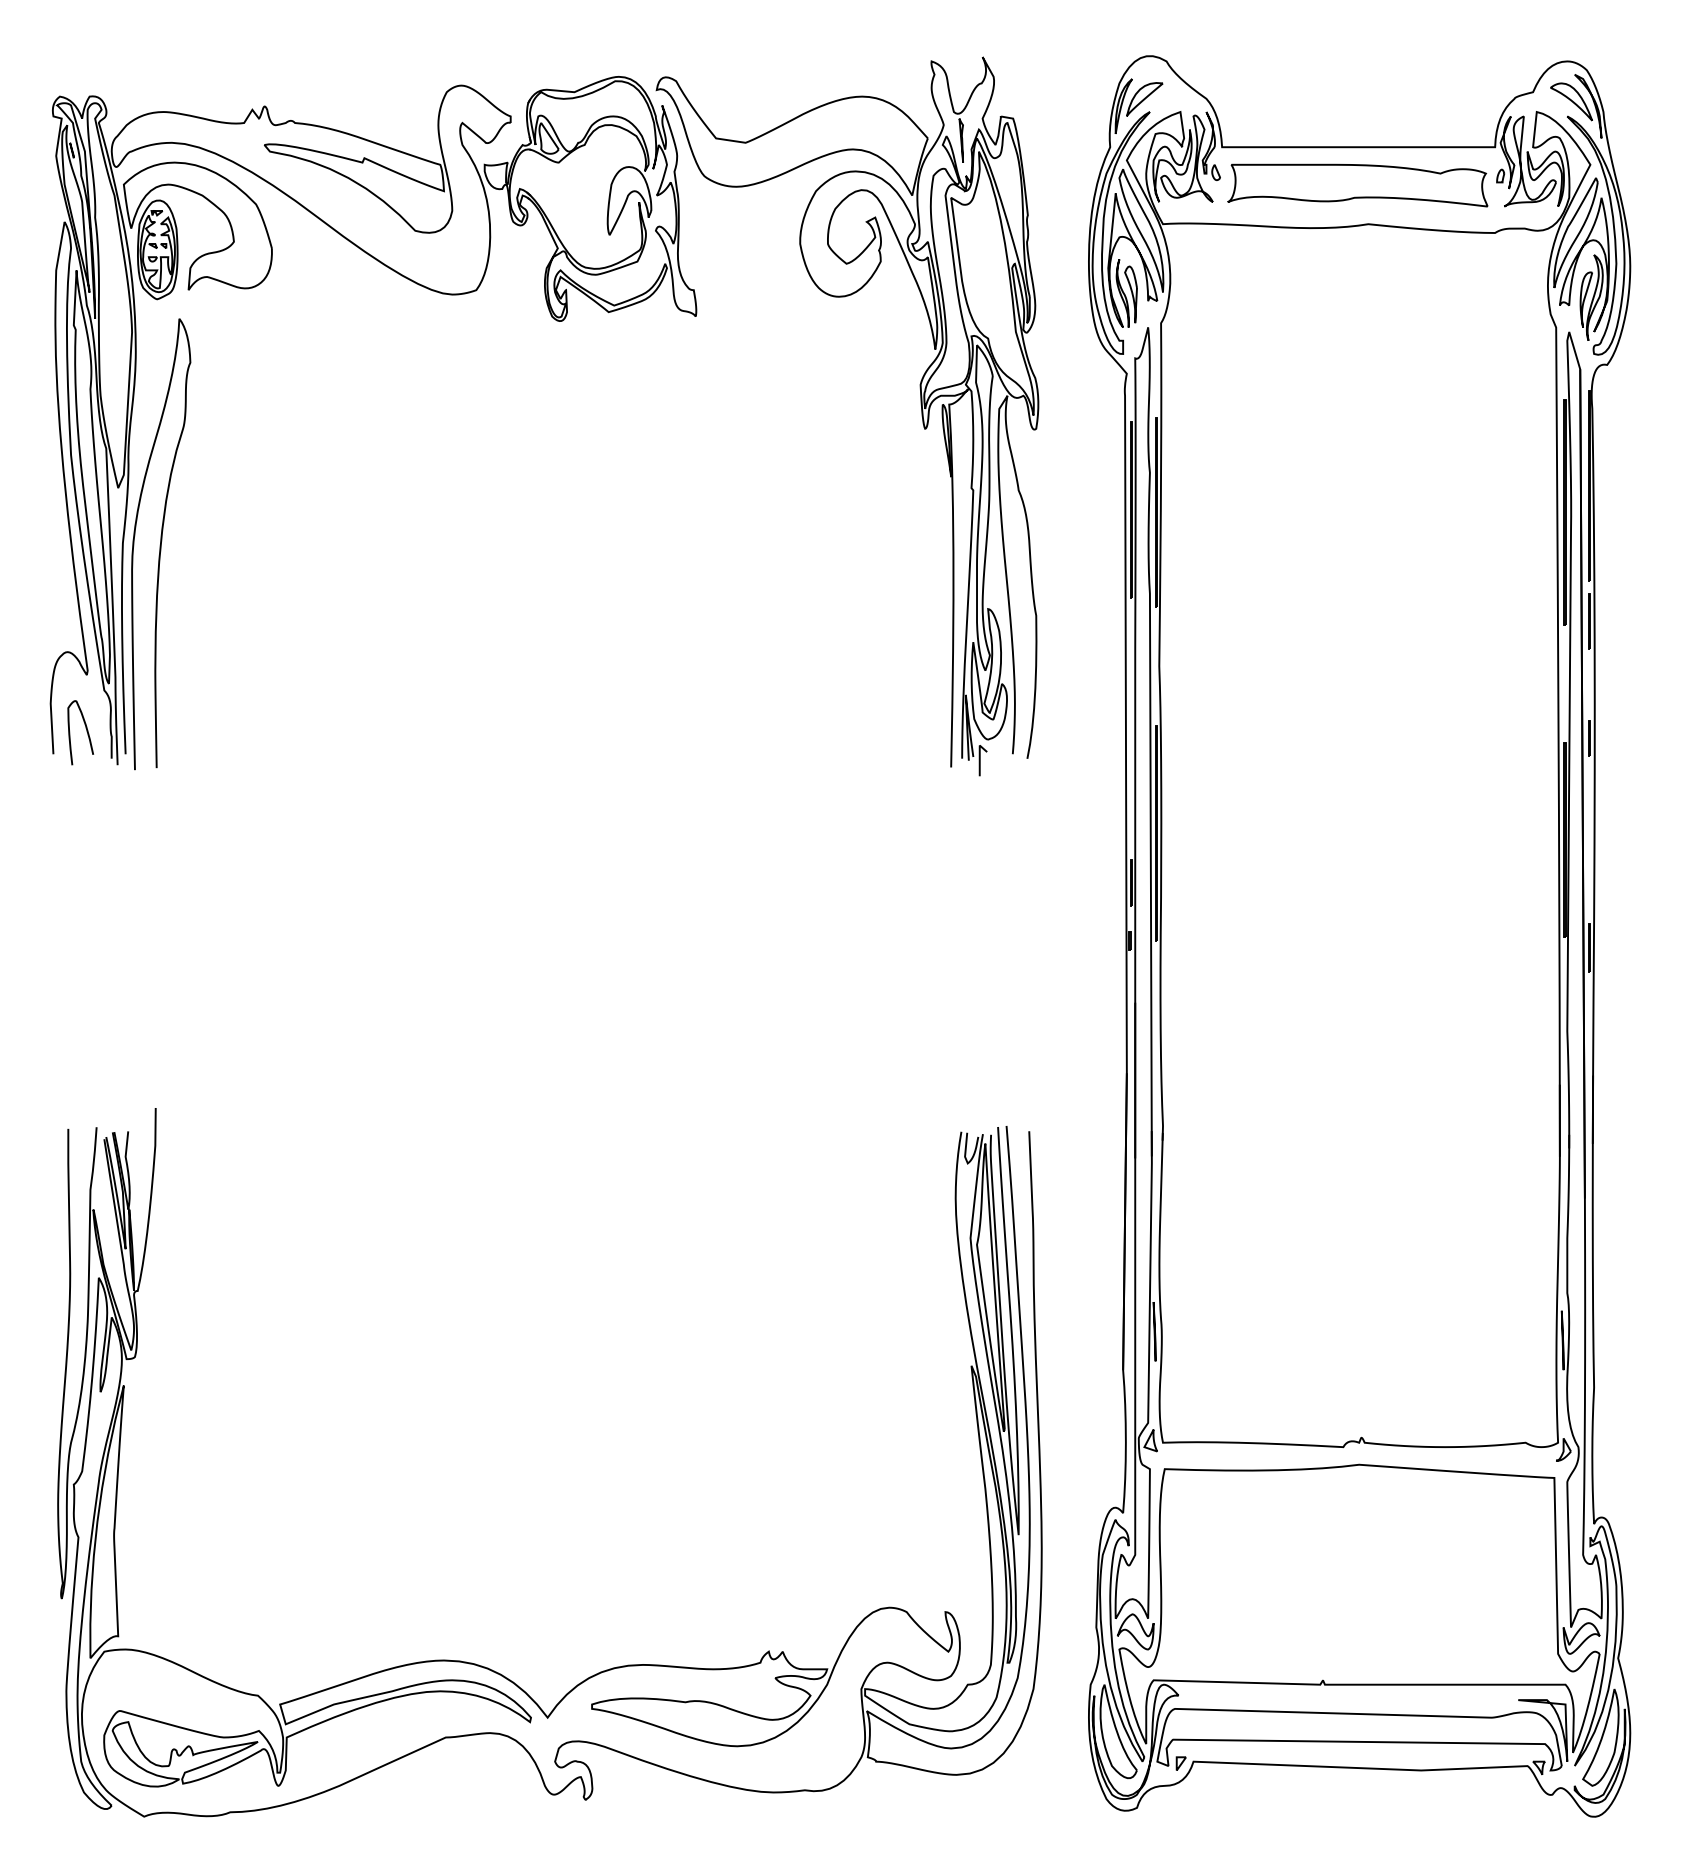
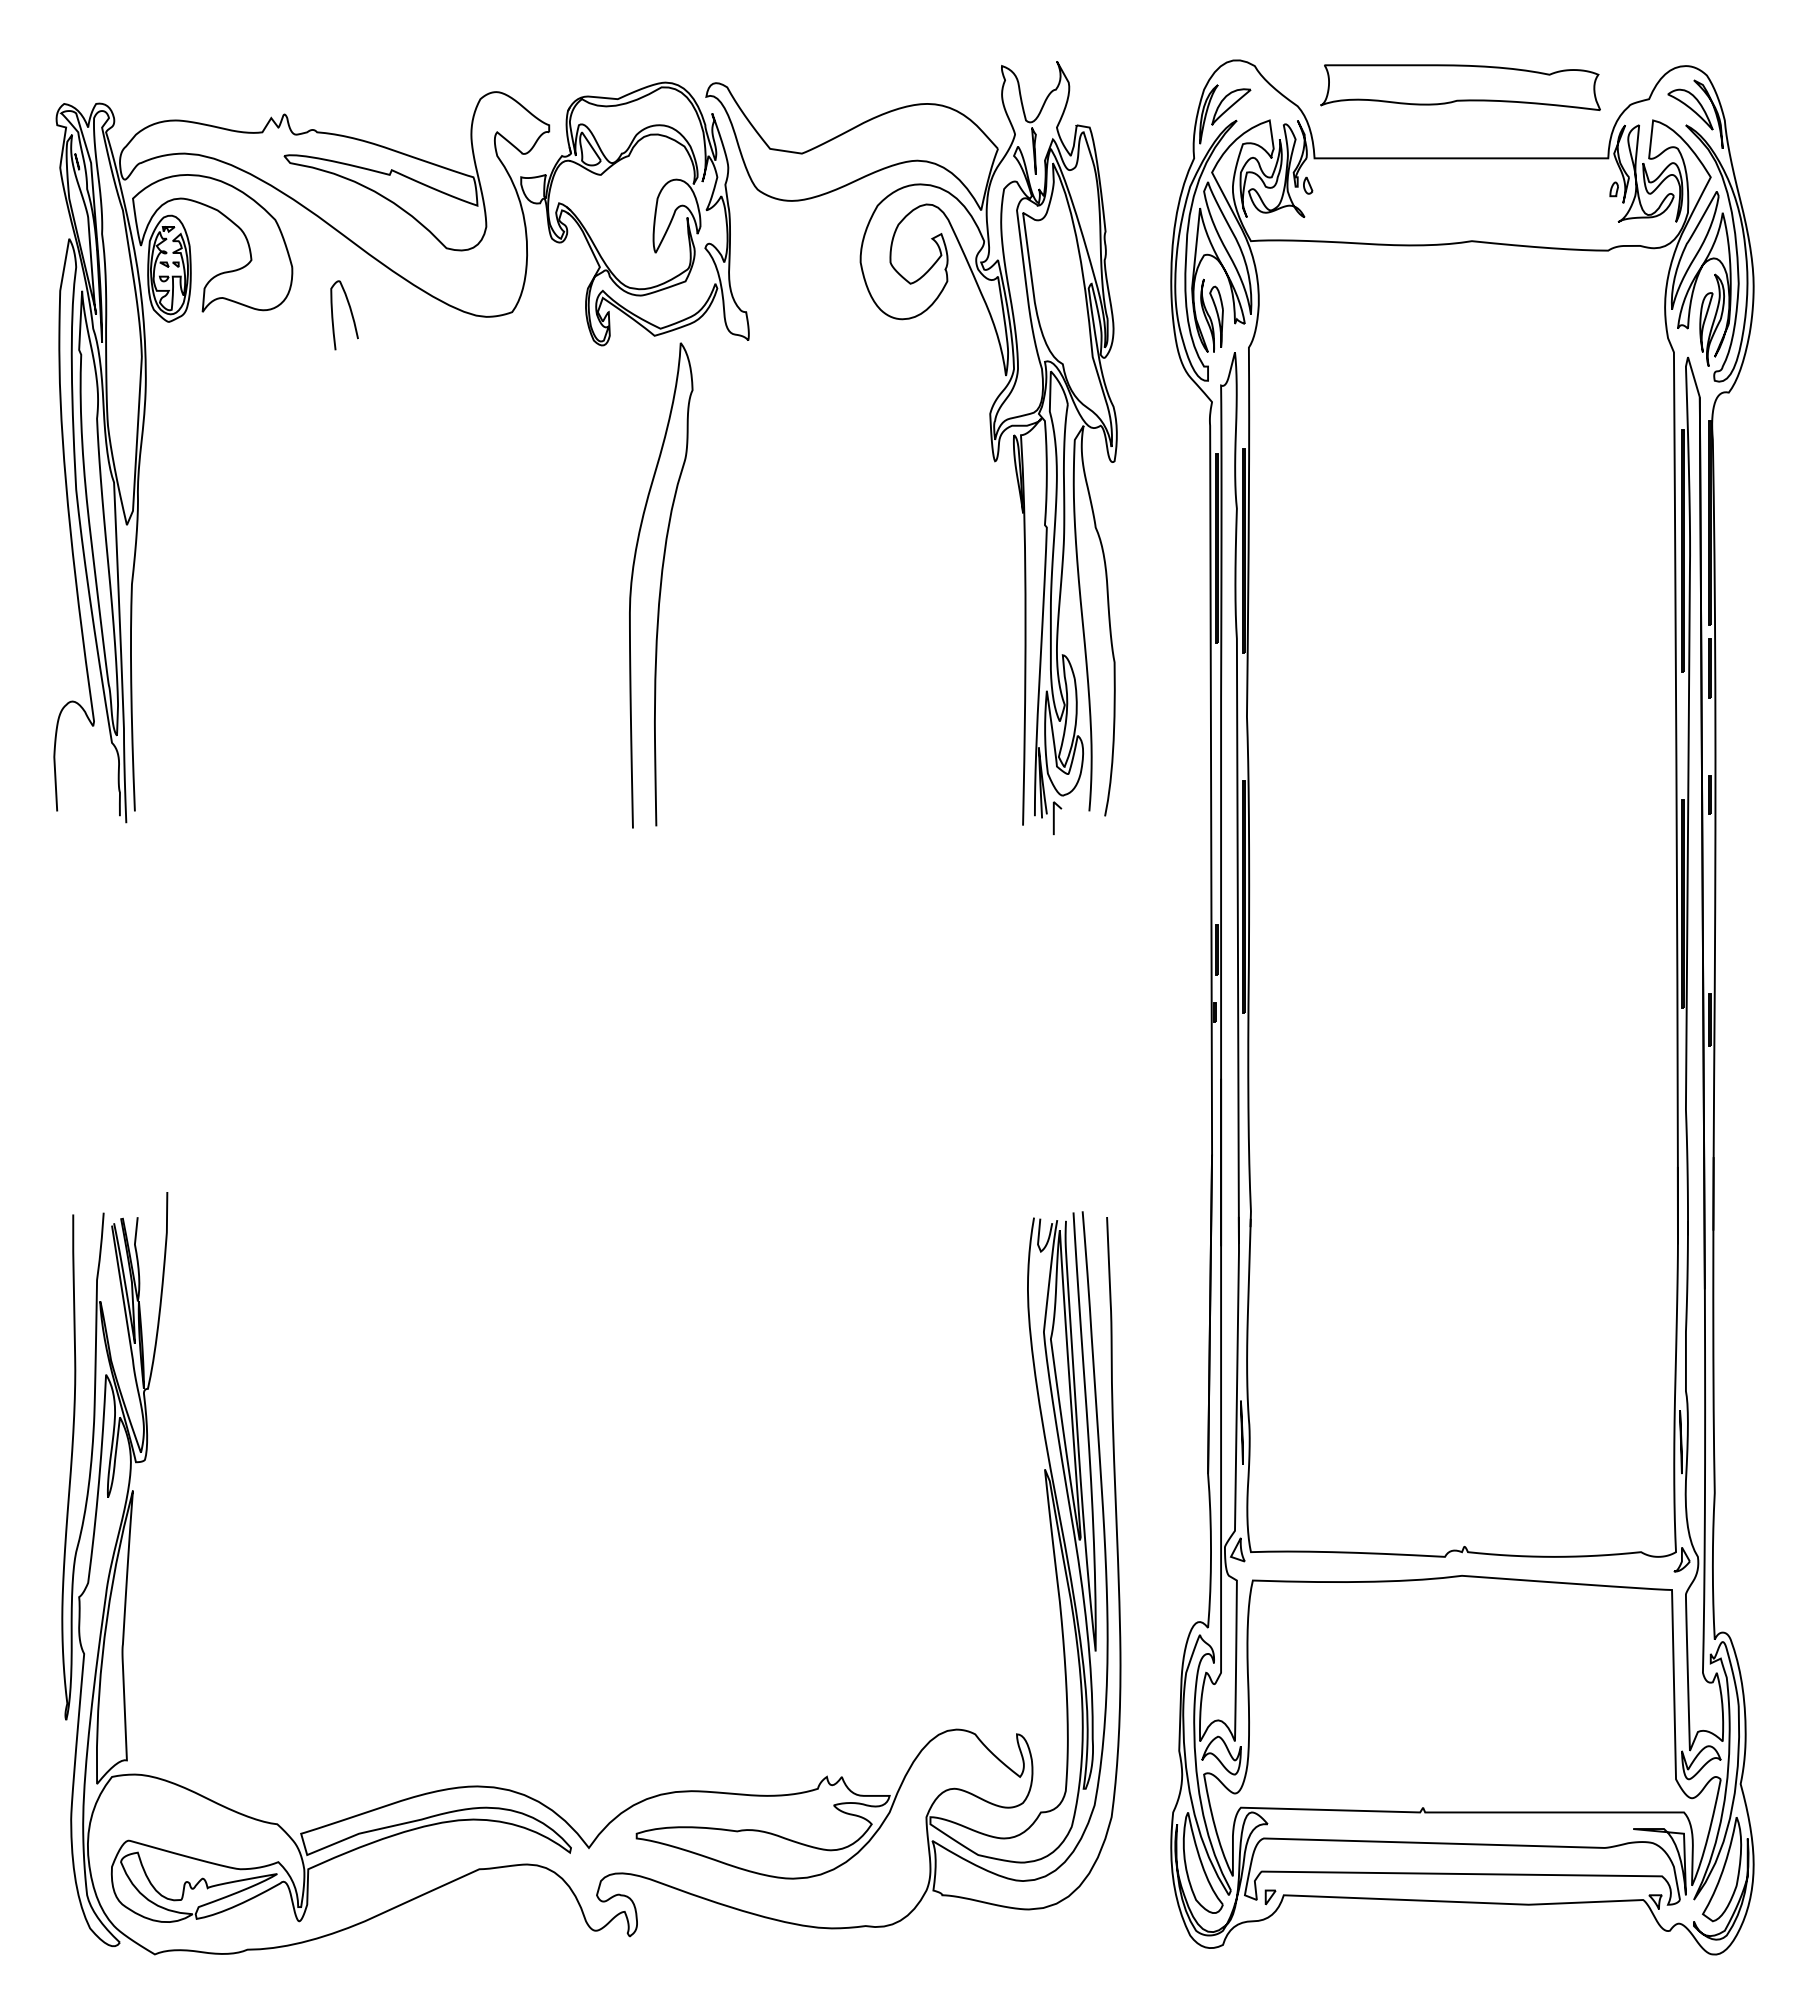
part: (1357, 185) -> (1460, 87), moved
curve: (161, 544) -> (661, 585), moved
curve: (86, 730) -> (350, 312), moved

